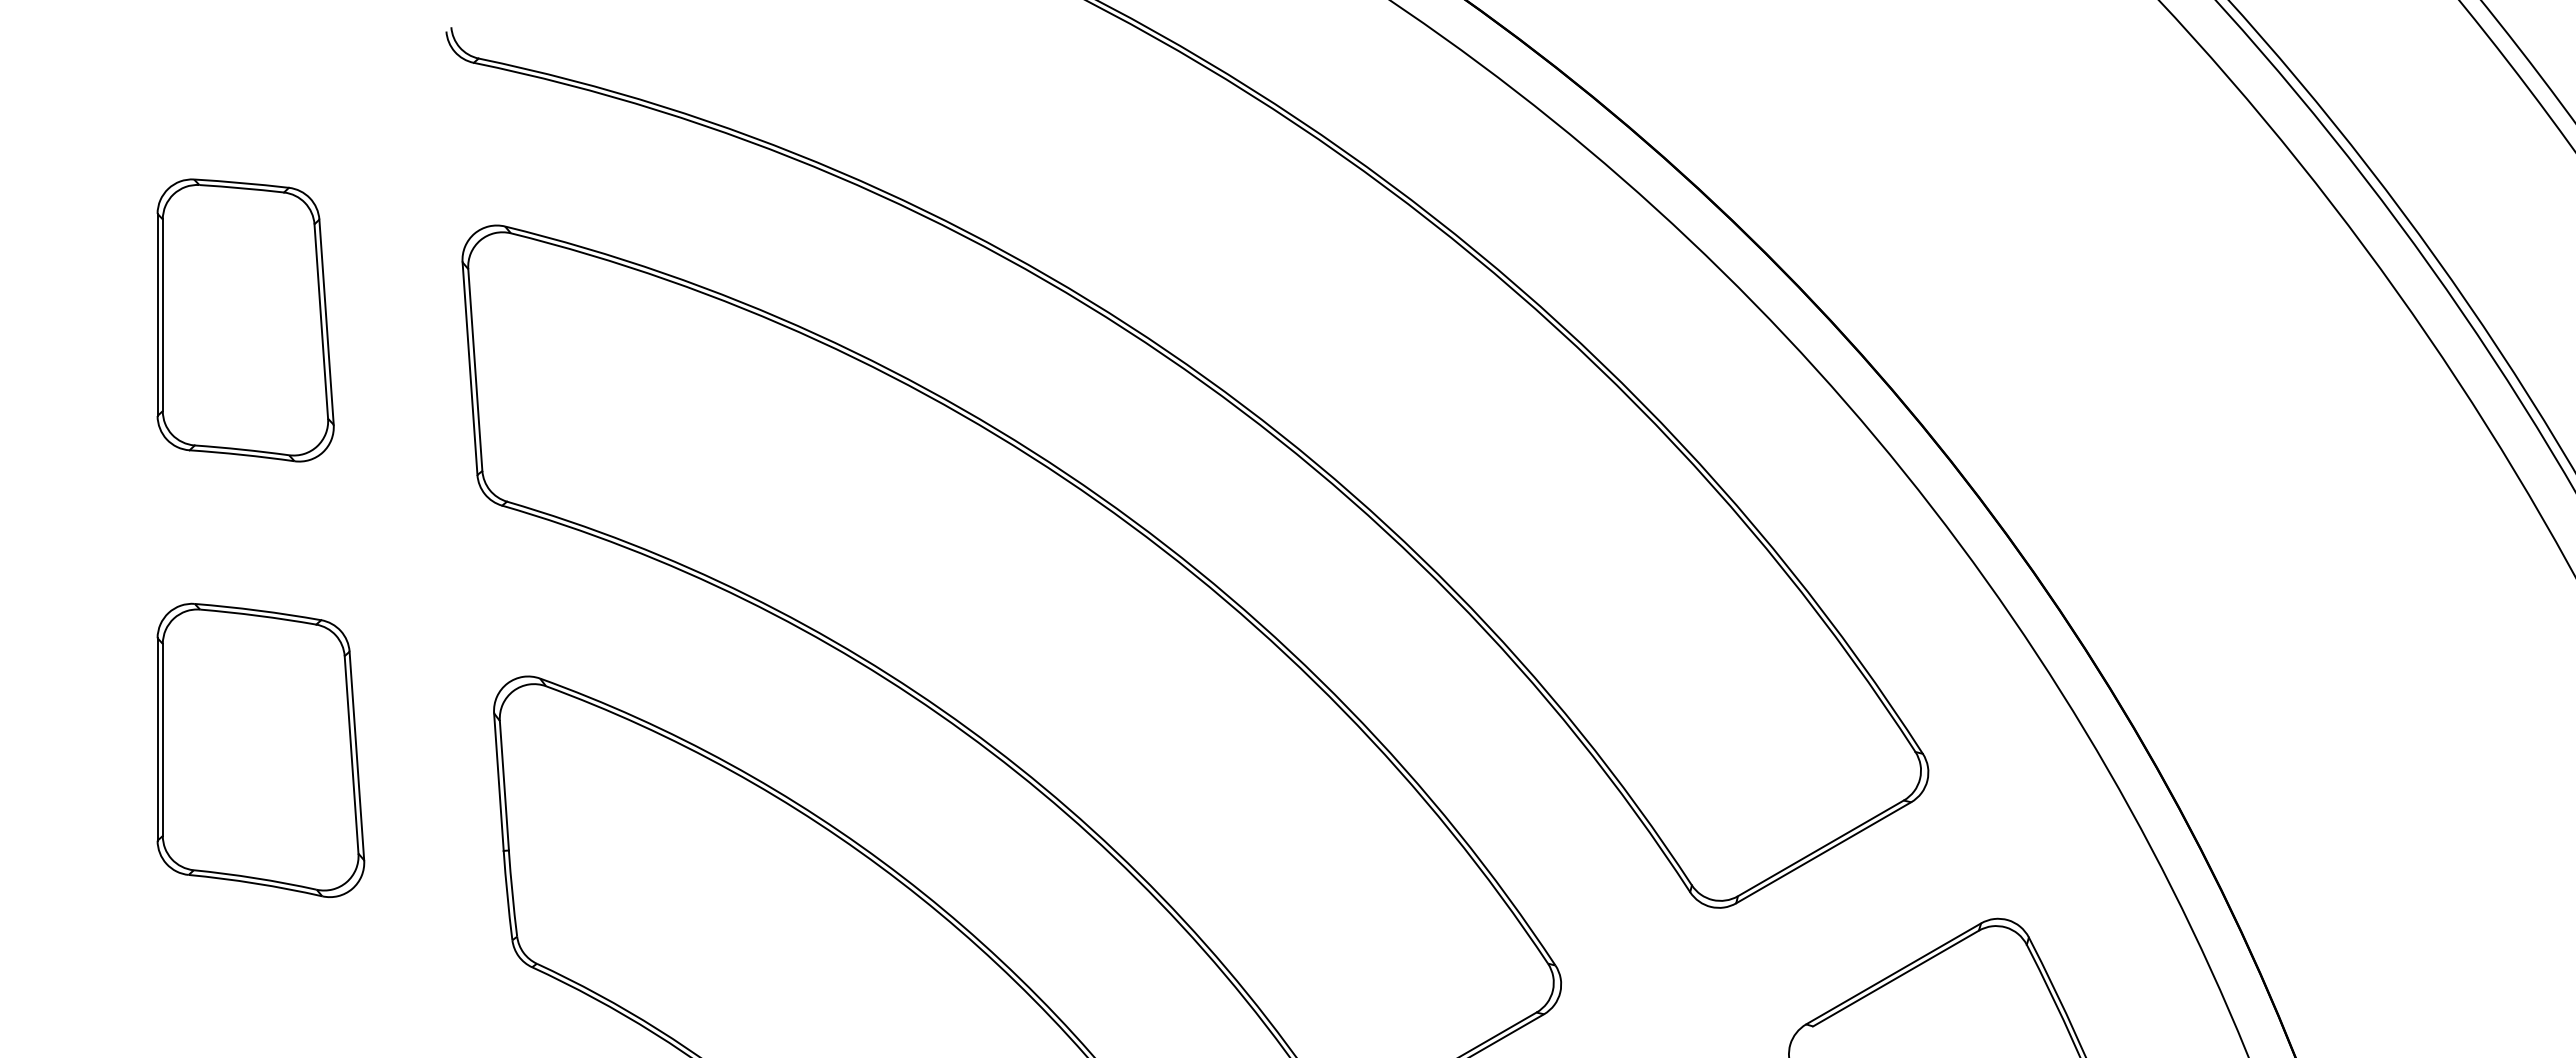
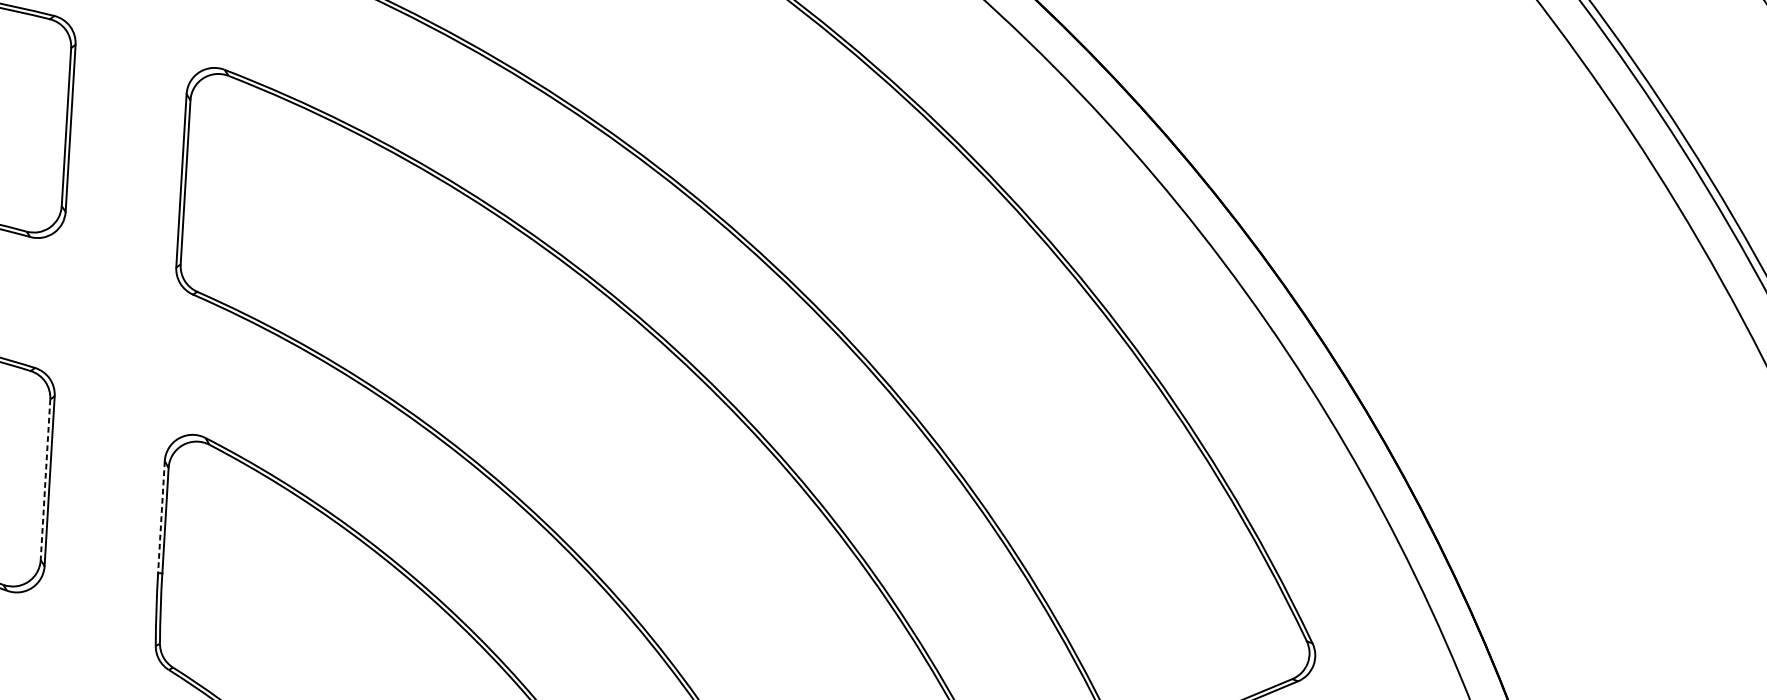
line: (351, 755) -> (45, 480), solid -> dashed
line: (498, 782) -> (161, 517), solid -> dashed

